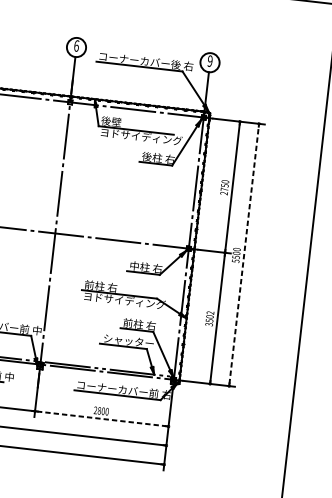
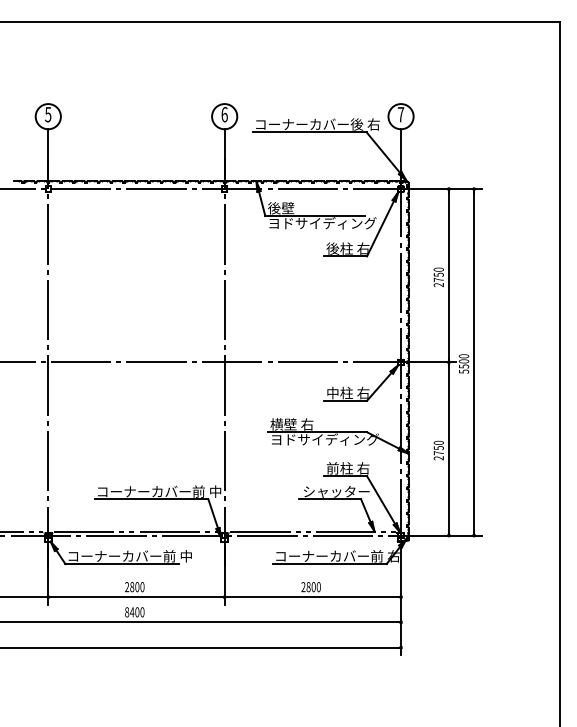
text: (209, 61) -> (400, 114), 9 -> 7
line: (244, 255) -> (474, 362), dashed -> solid
text: (94, 285) -> (283, 424), 前柱 右 -> 横壁 右
text: (209, 318) -> (438, 450), 3502 -> 2750
line: (101, 419) -> (312, 597), dashed -> solid

